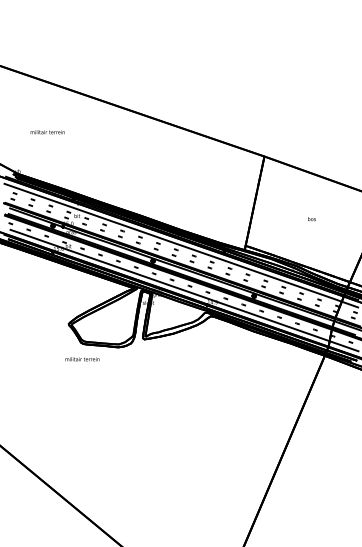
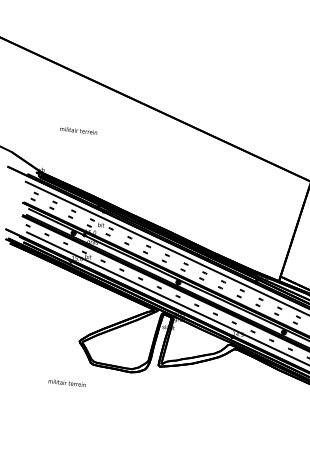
text: (82, 359) -> (67, 383), moved

